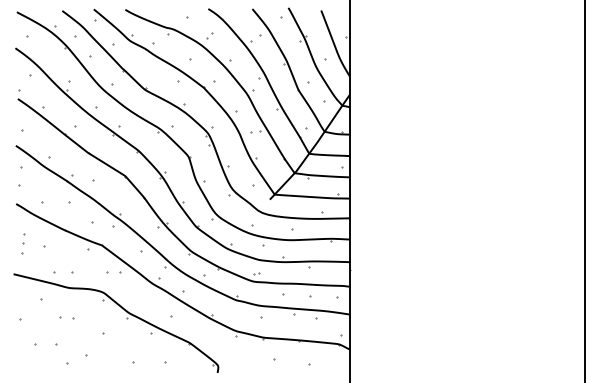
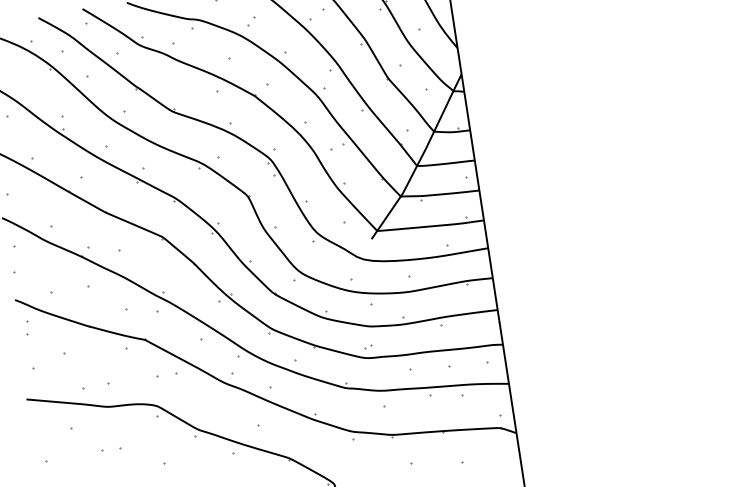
part: (23, 238) -> (26, 327), moved

